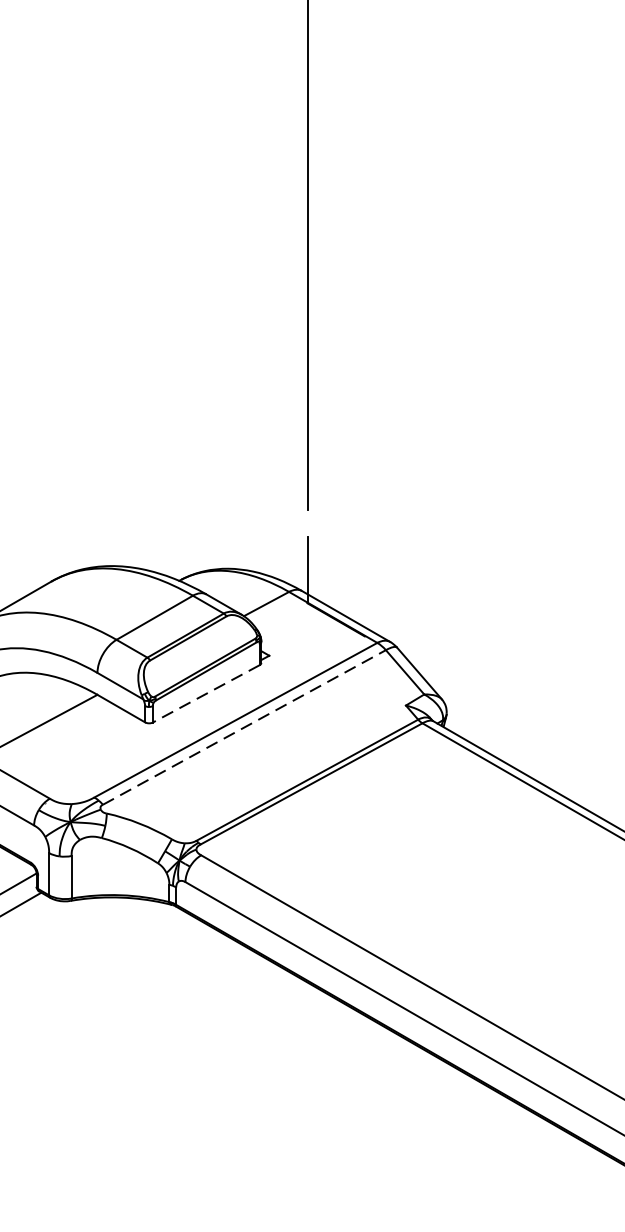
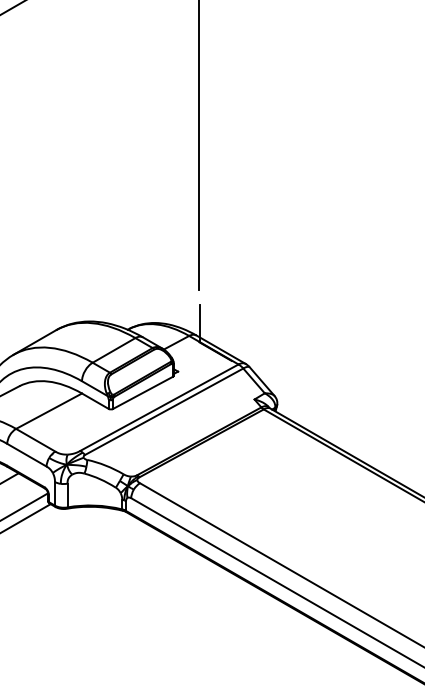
line: (205, 693) -> (142, 392), dashed -> solid
line: (244, 727) -> (164, 411), dashed -> solid

